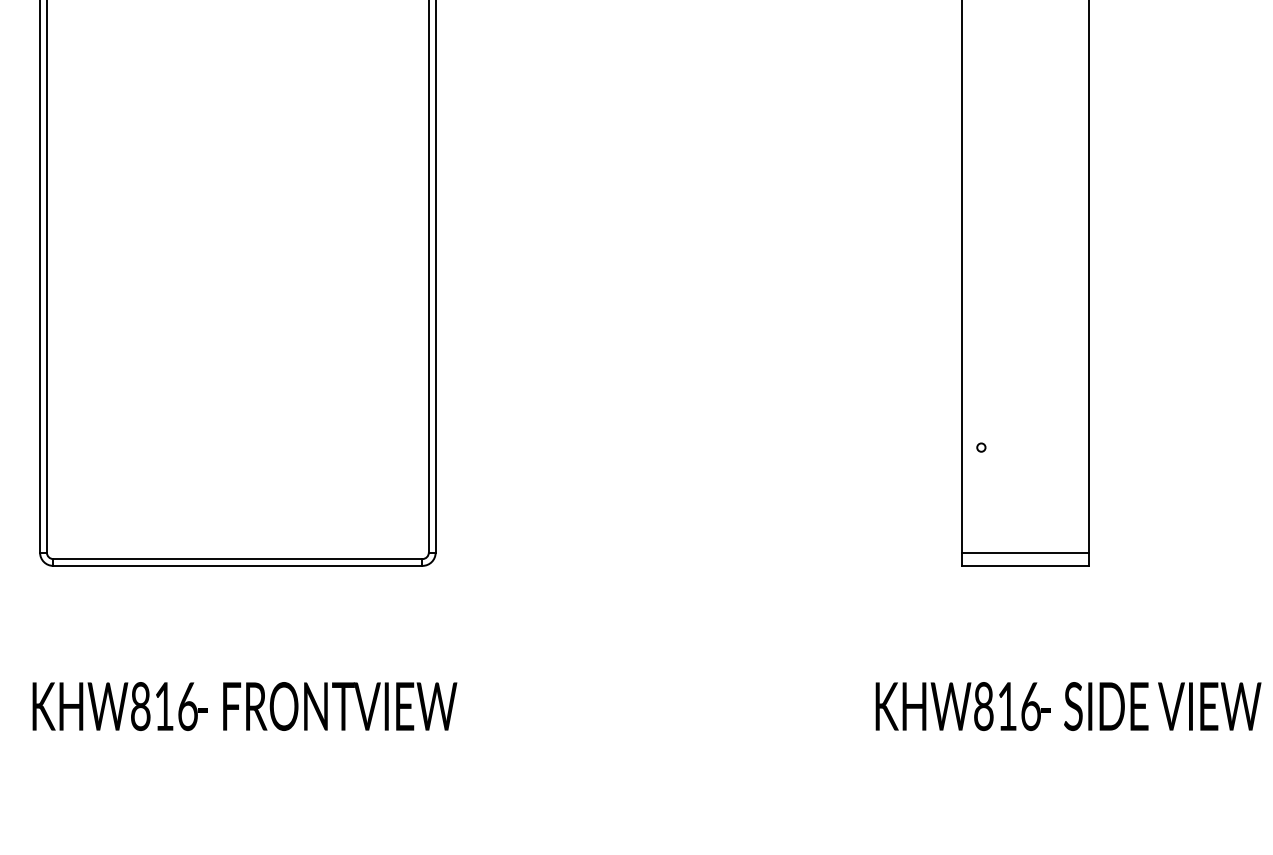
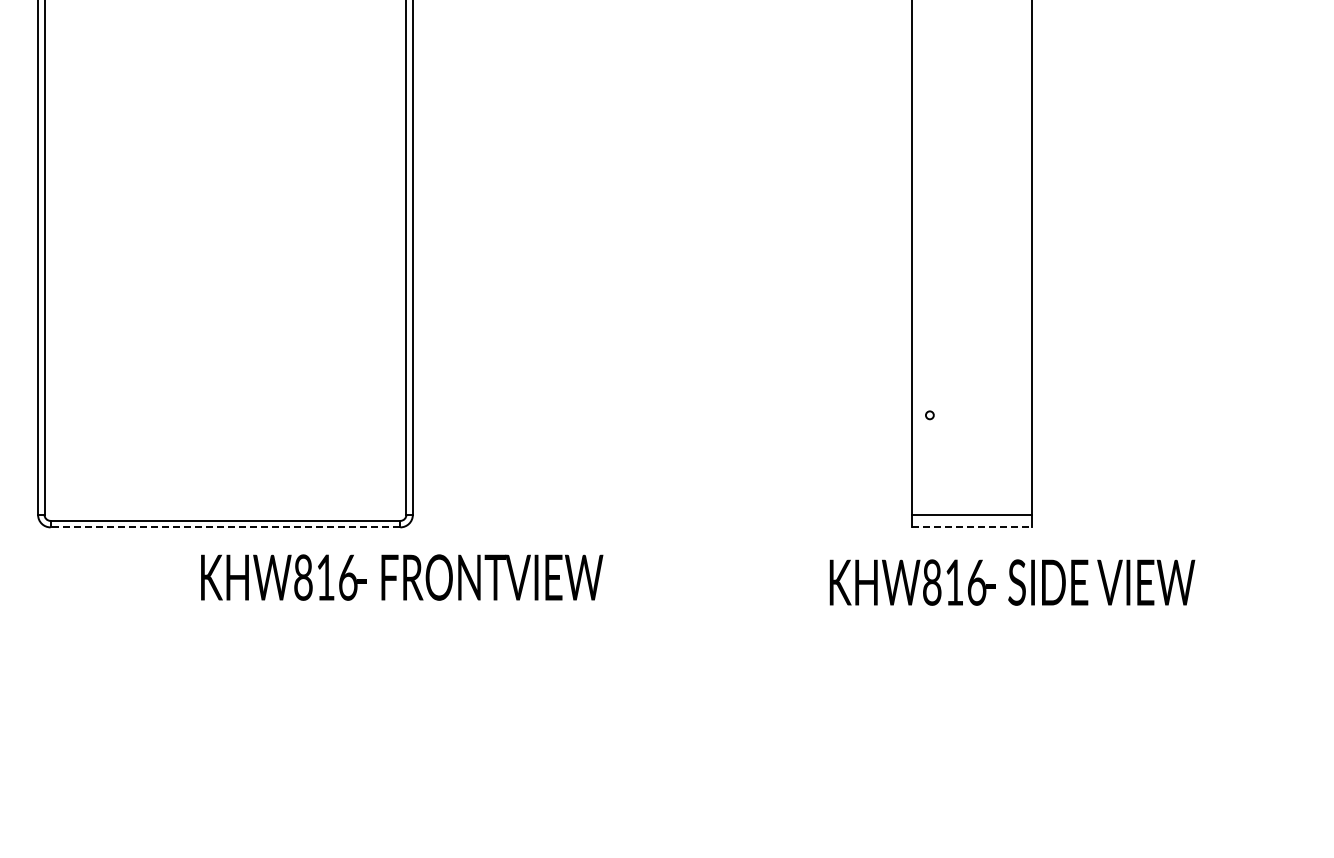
line: (237, 566) -> (225, 527), solid -> dashed
line: (1026, 566) -> (972, 527), solid -> dashed
text: (245, 706) -> (402, 577), moved
text: (1068, 706) -> (1012, 582), moved

